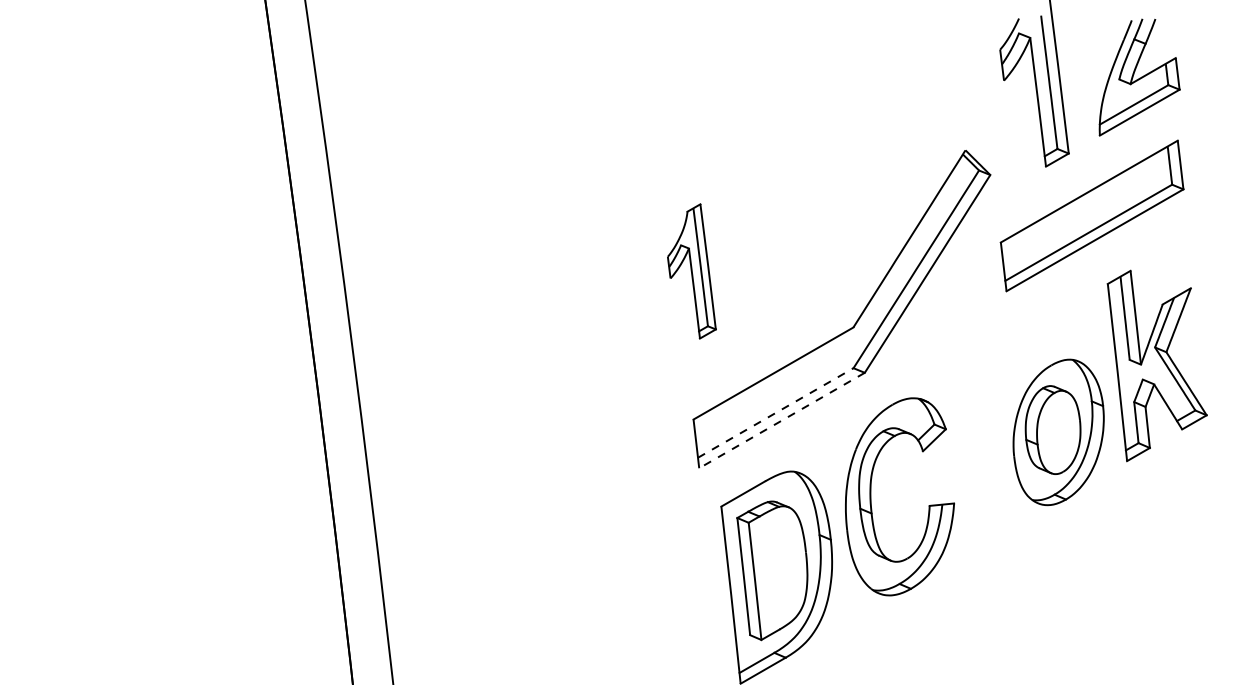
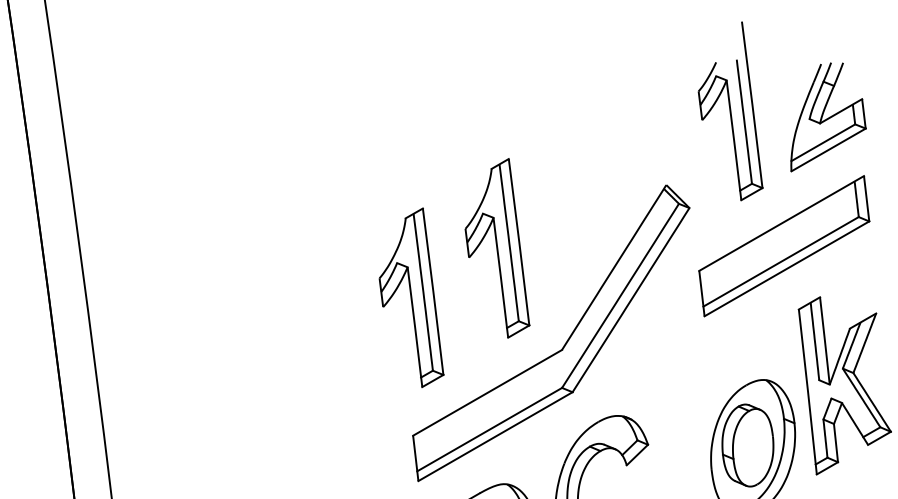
part: (784, 218) -> (497, 248), added
part: (691, 271) -> (411, 297), size x1.43
line: (775, 412) -> (489, 429), dashed -> solid
line: (782, 420) -> (495, 436), dashed -> solid

